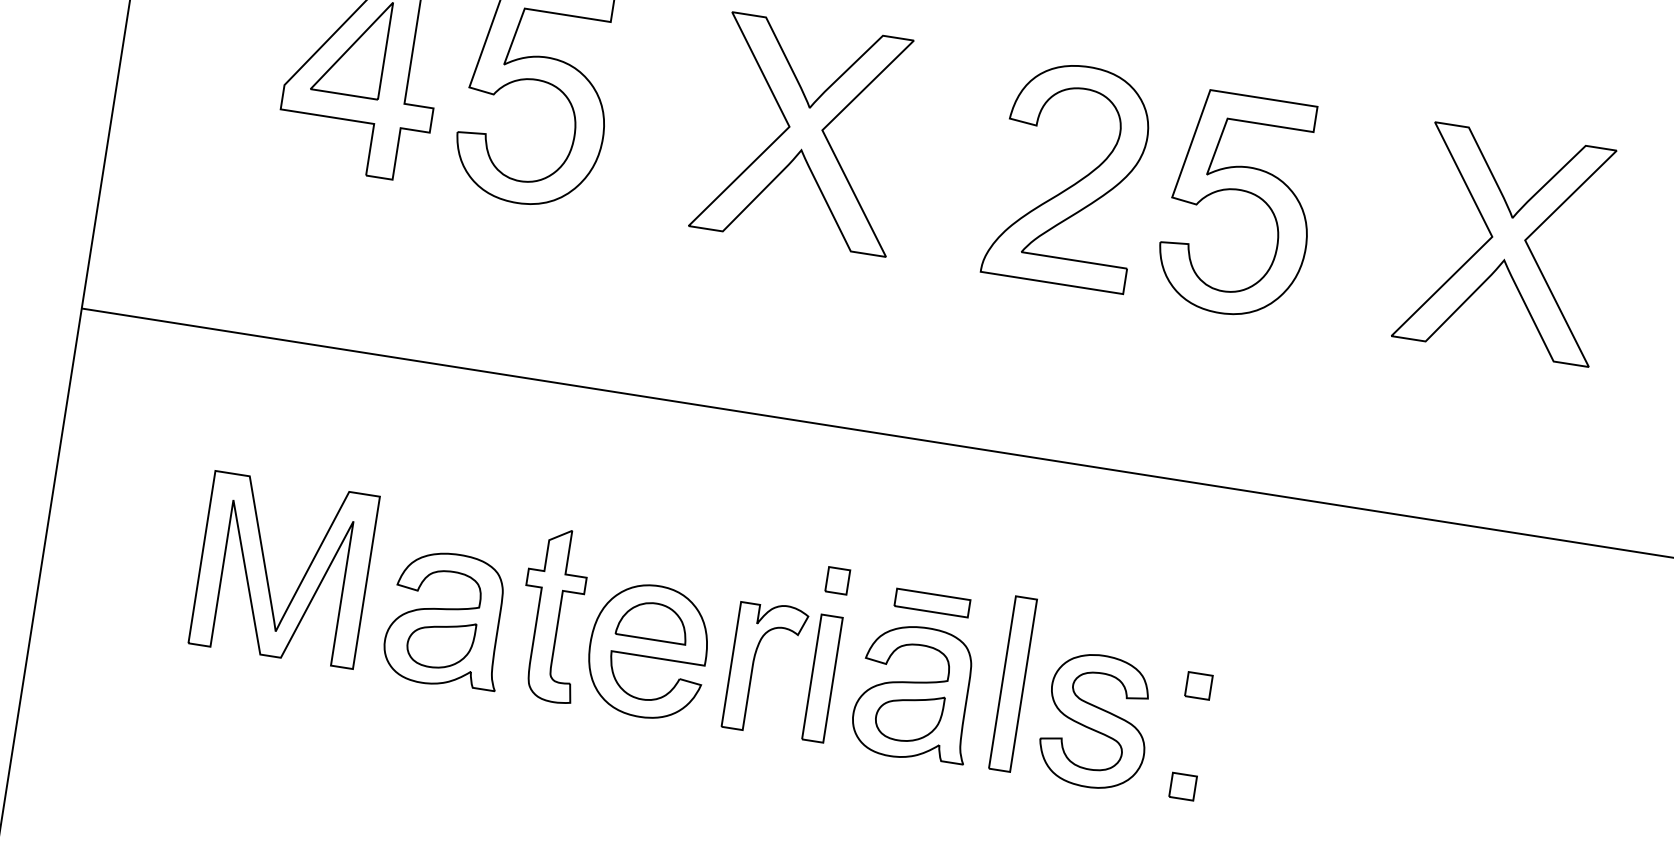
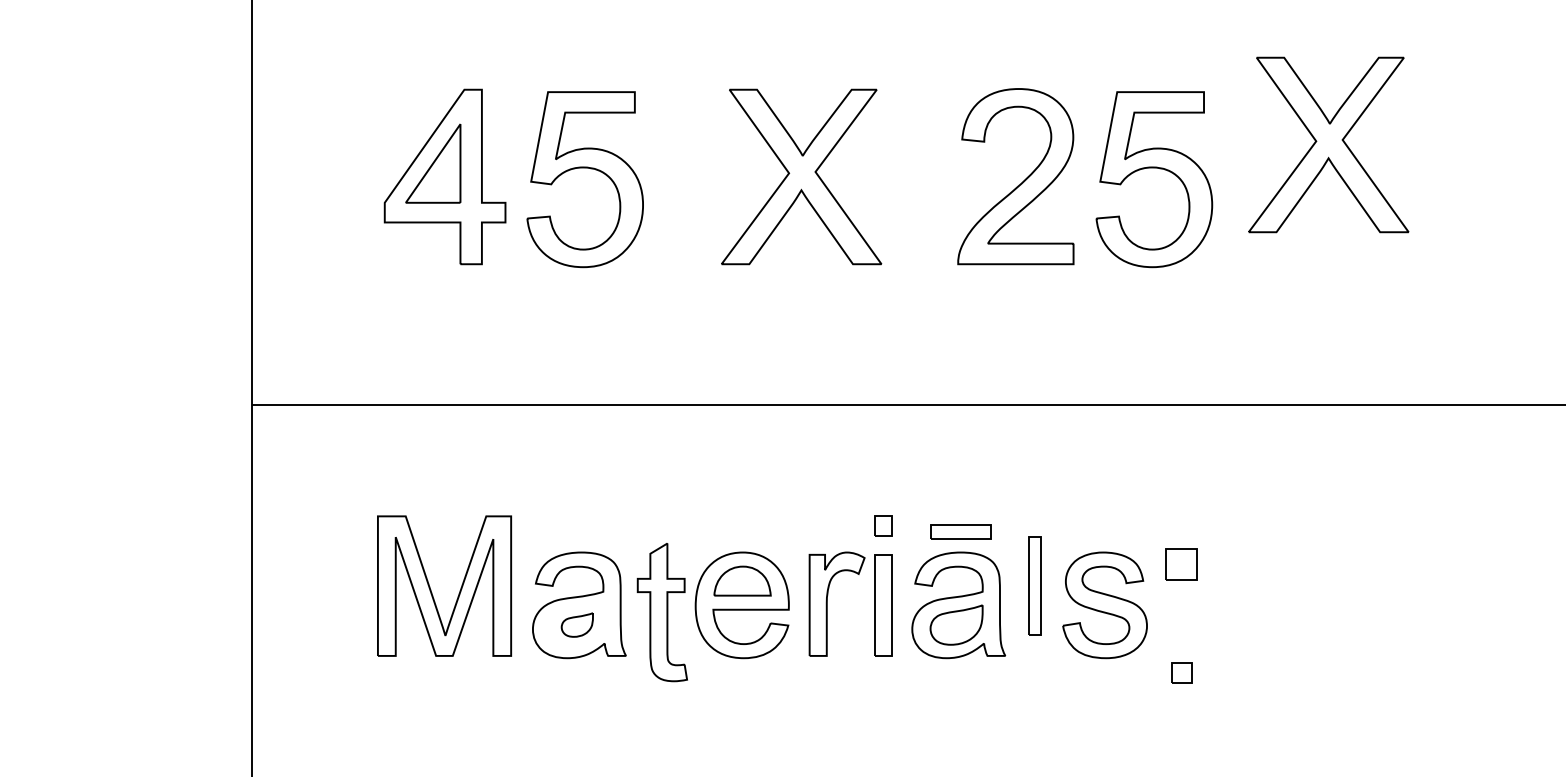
part: (1506, 243) -> (1328, 144), moved
part: (551, 614) -> (661, 612), moved
part: (440, 643) -> (577, 624), size x0.6
part: (1012, 683) -> (1034, 585), size x0.7
part: (1198, 685) -> (1181, 564), size x1.6
part: (1182, 785) -> (1181, 672), moved

